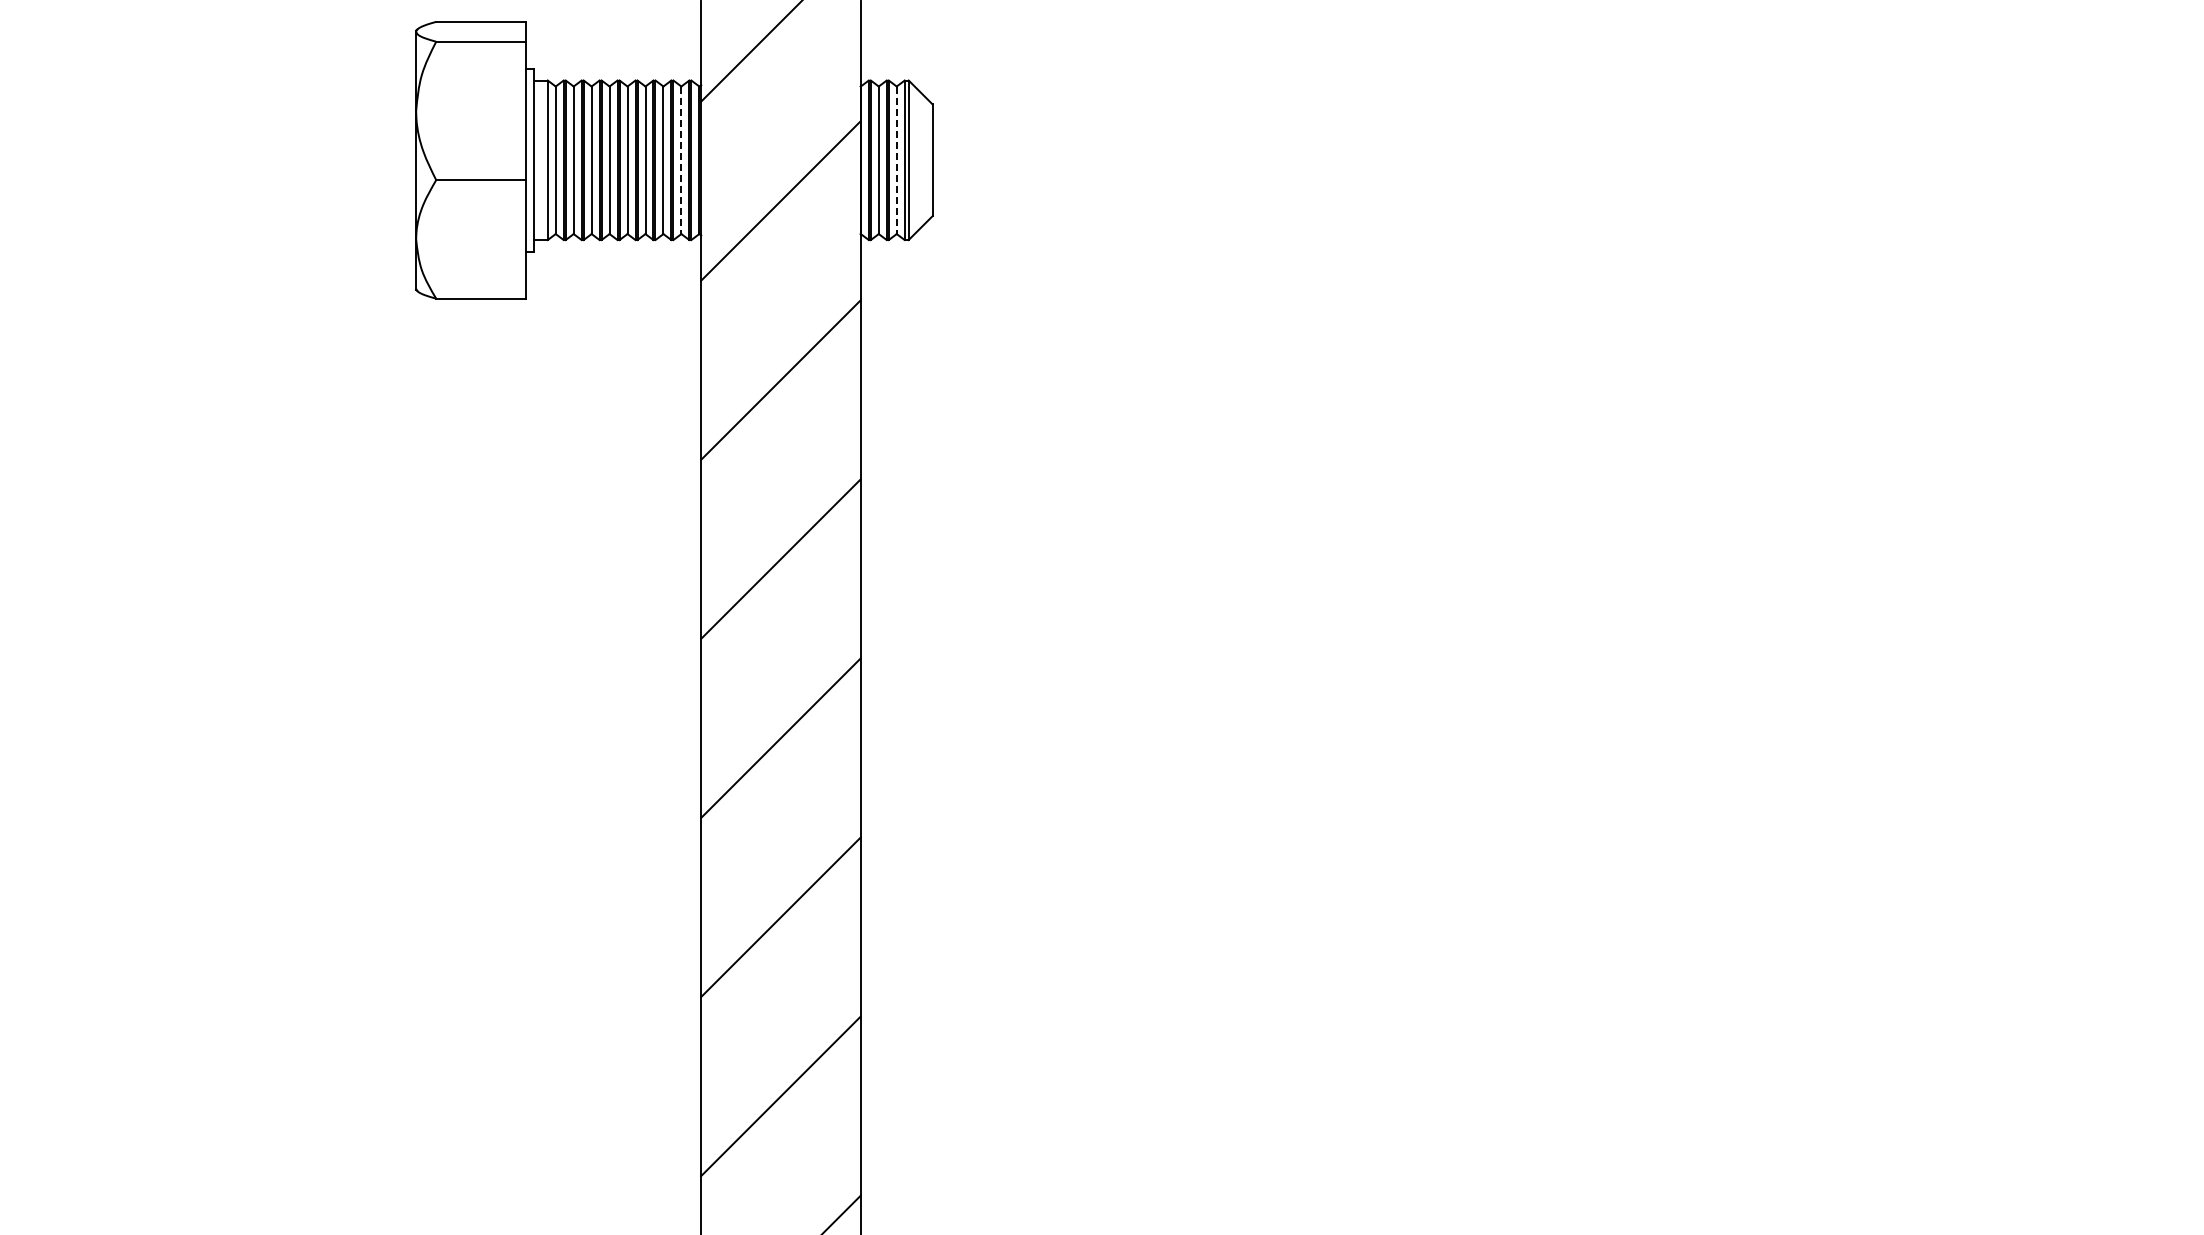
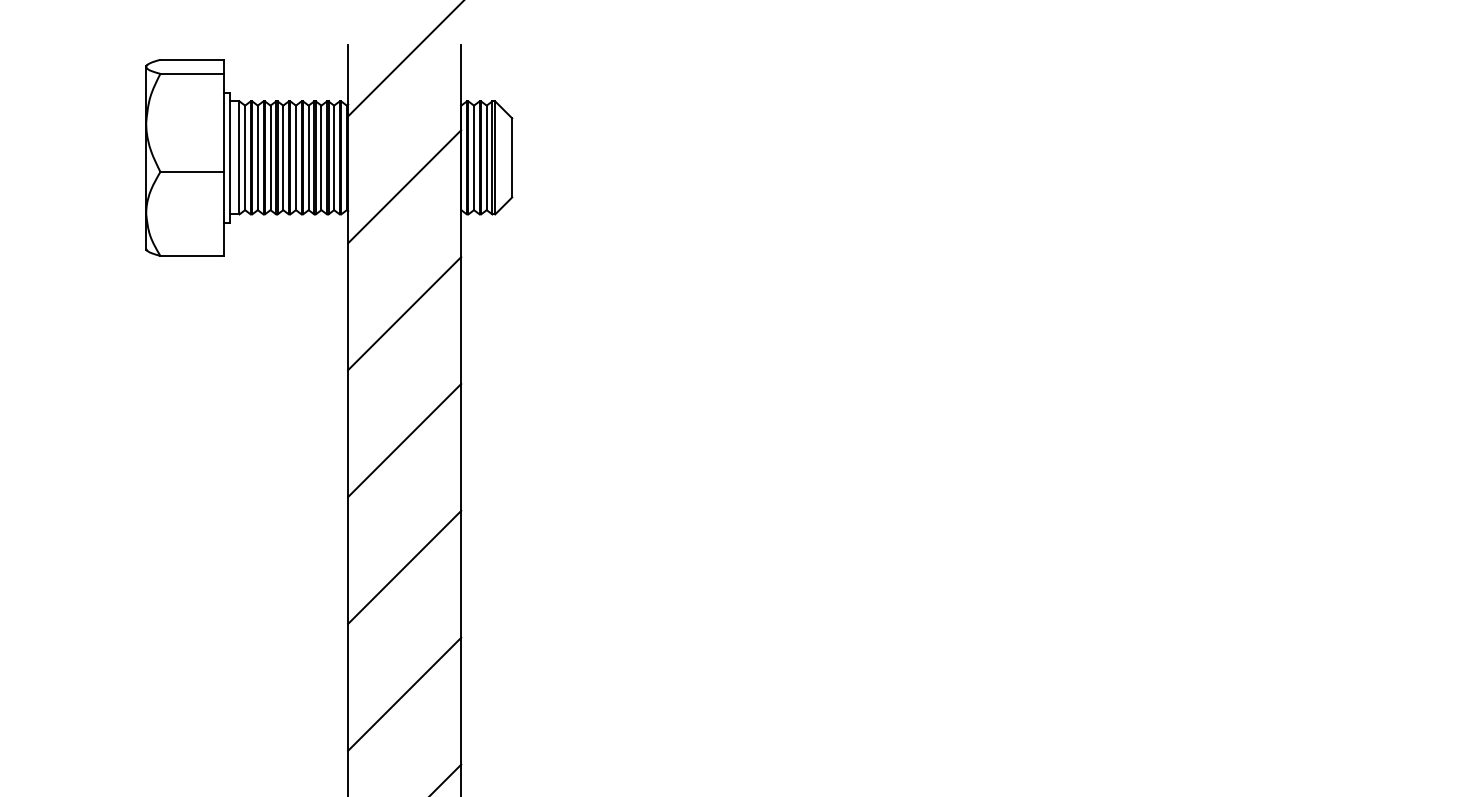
line: (681, 160) -> (334, 158), dashed -> solid
line: (896, 160) -> (486, 158), dashed -> solid

